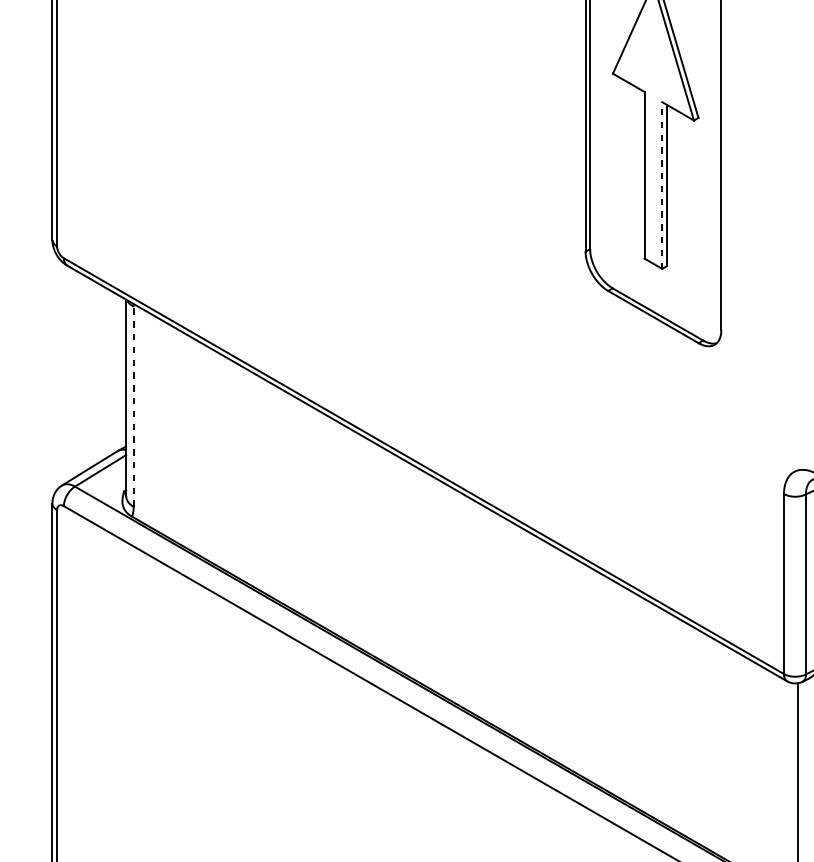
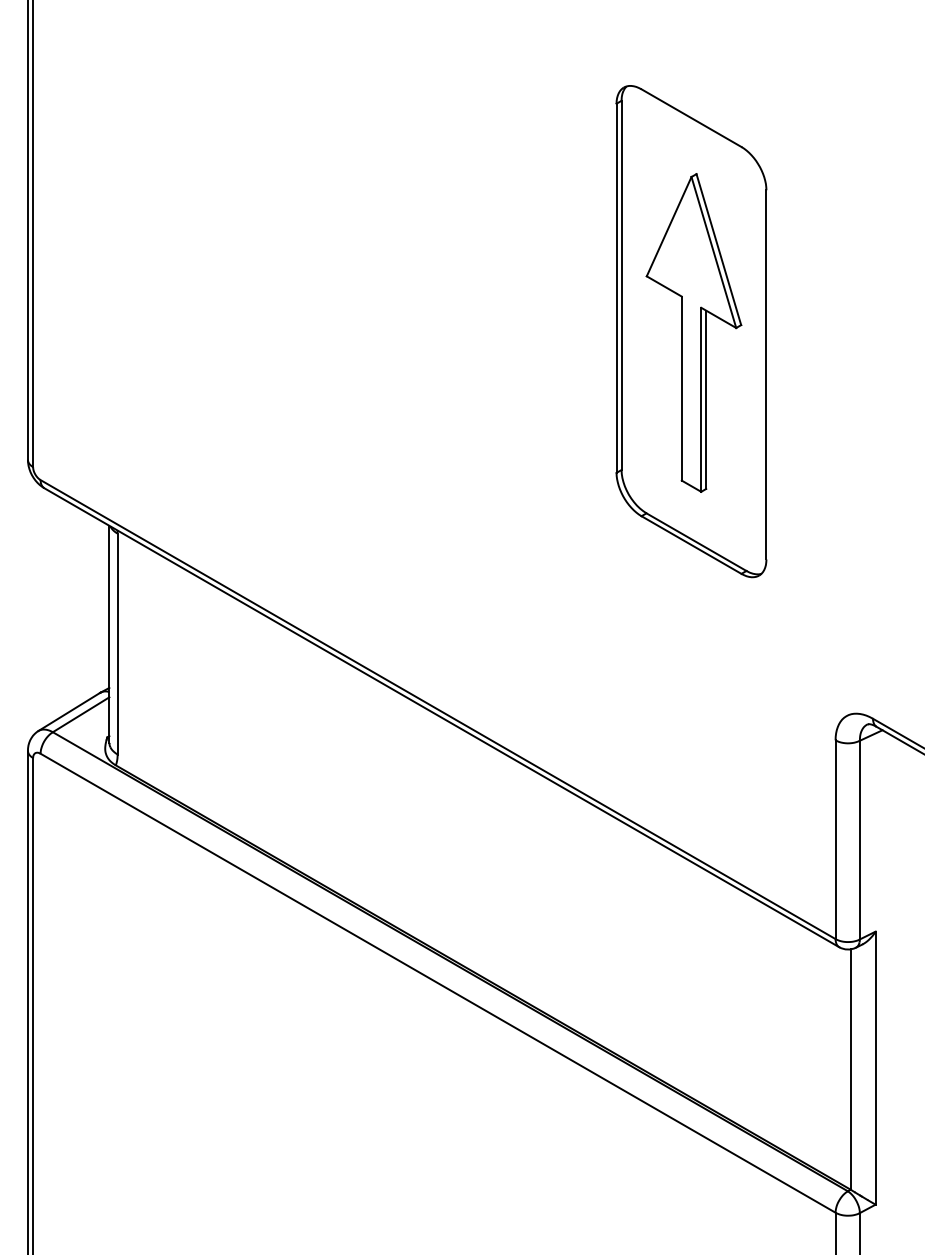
line: (662, 185) -> (701, 399), dashed -> solid
line: (133, 406) -> (117, 643), dashed -> solid

